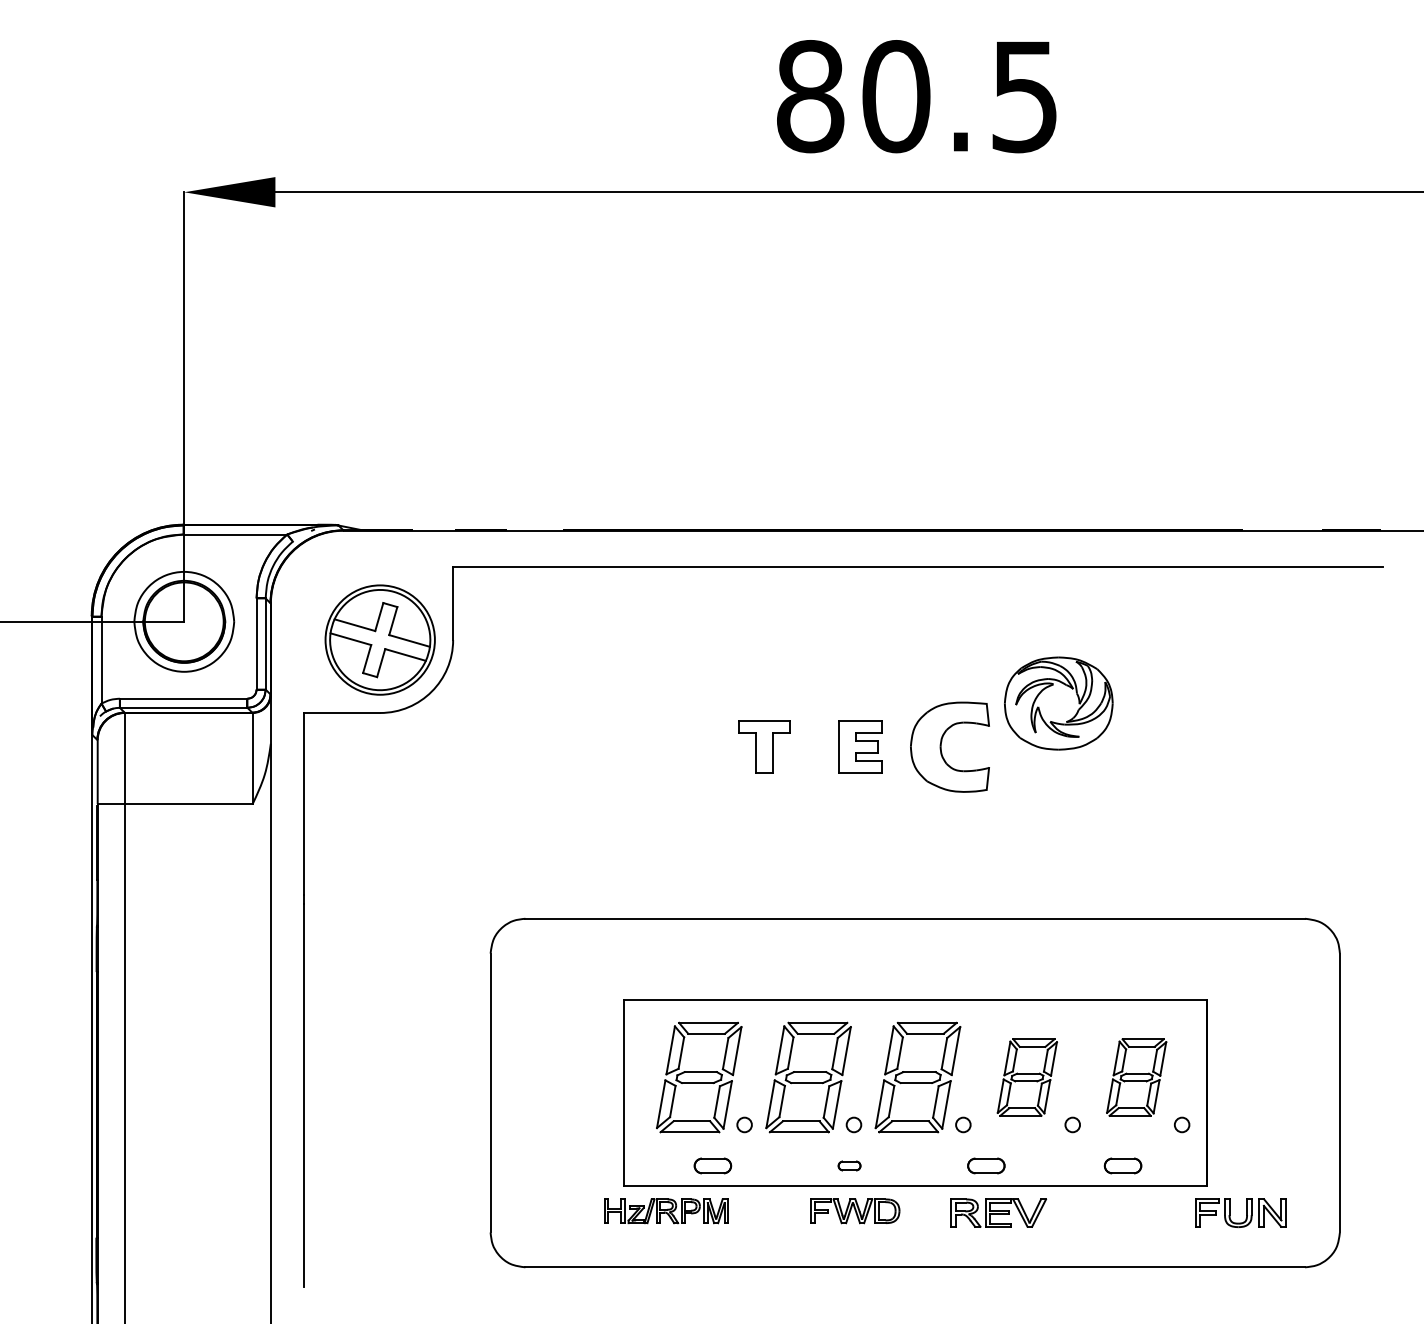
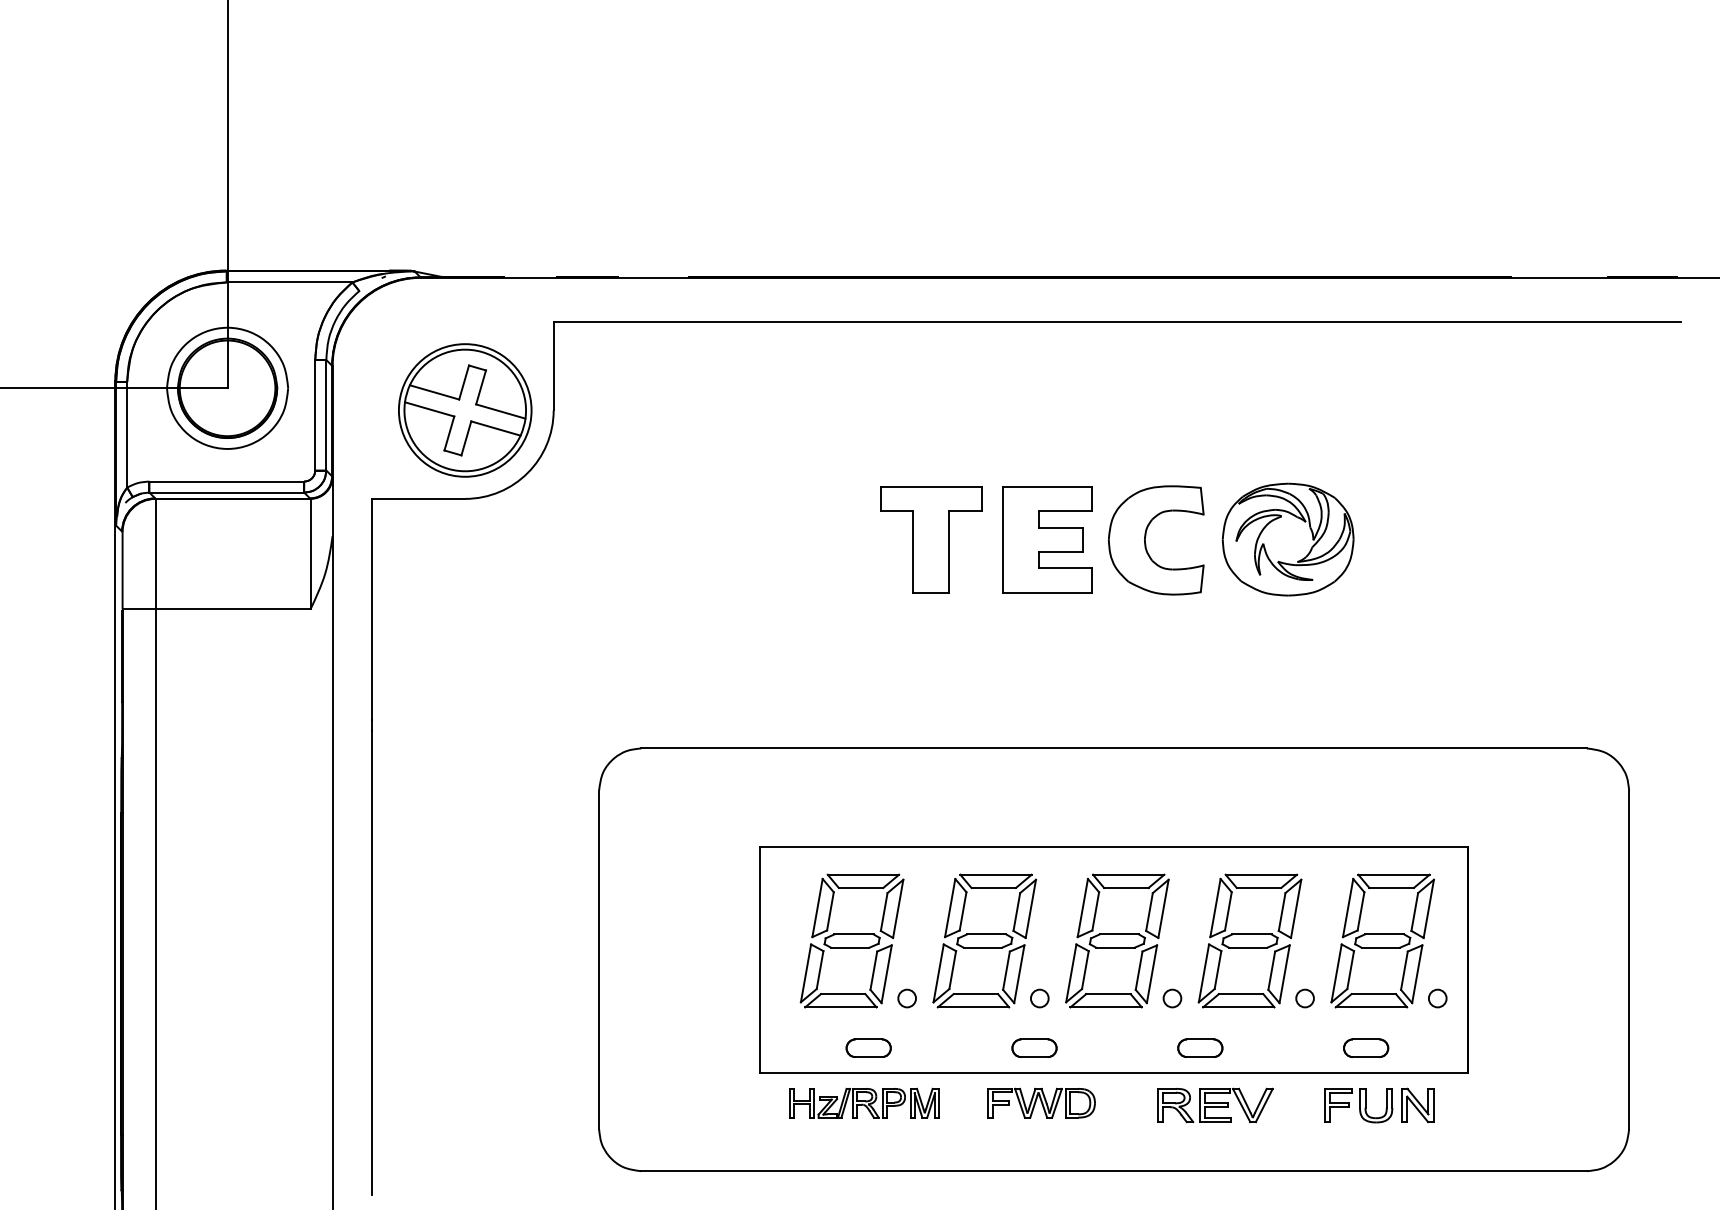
part: (1058, 703) -> (1287, 539), moved
part: (764, 746) -> (931, 539), size x1.67
part: (860, 746) -> (1047, 539), size x1.67
part: (1027, 1077) -> (1250, 940), size x1.43
part: (1136, 1077) -> (1382, 940), size x1.43
part: (849, 1165) -> (1034, 1047), size x1.67
part: (666, 1211) -> (864, 1103), moved
part: (1240, 1212) -> (1378, 1104), moved

